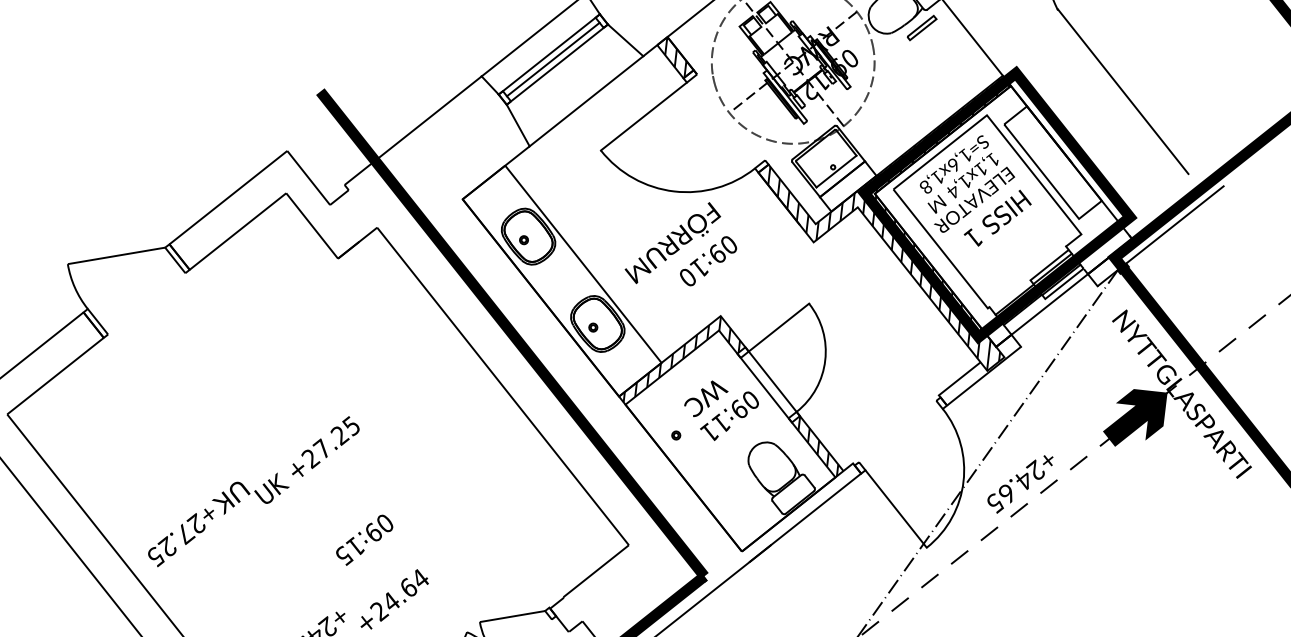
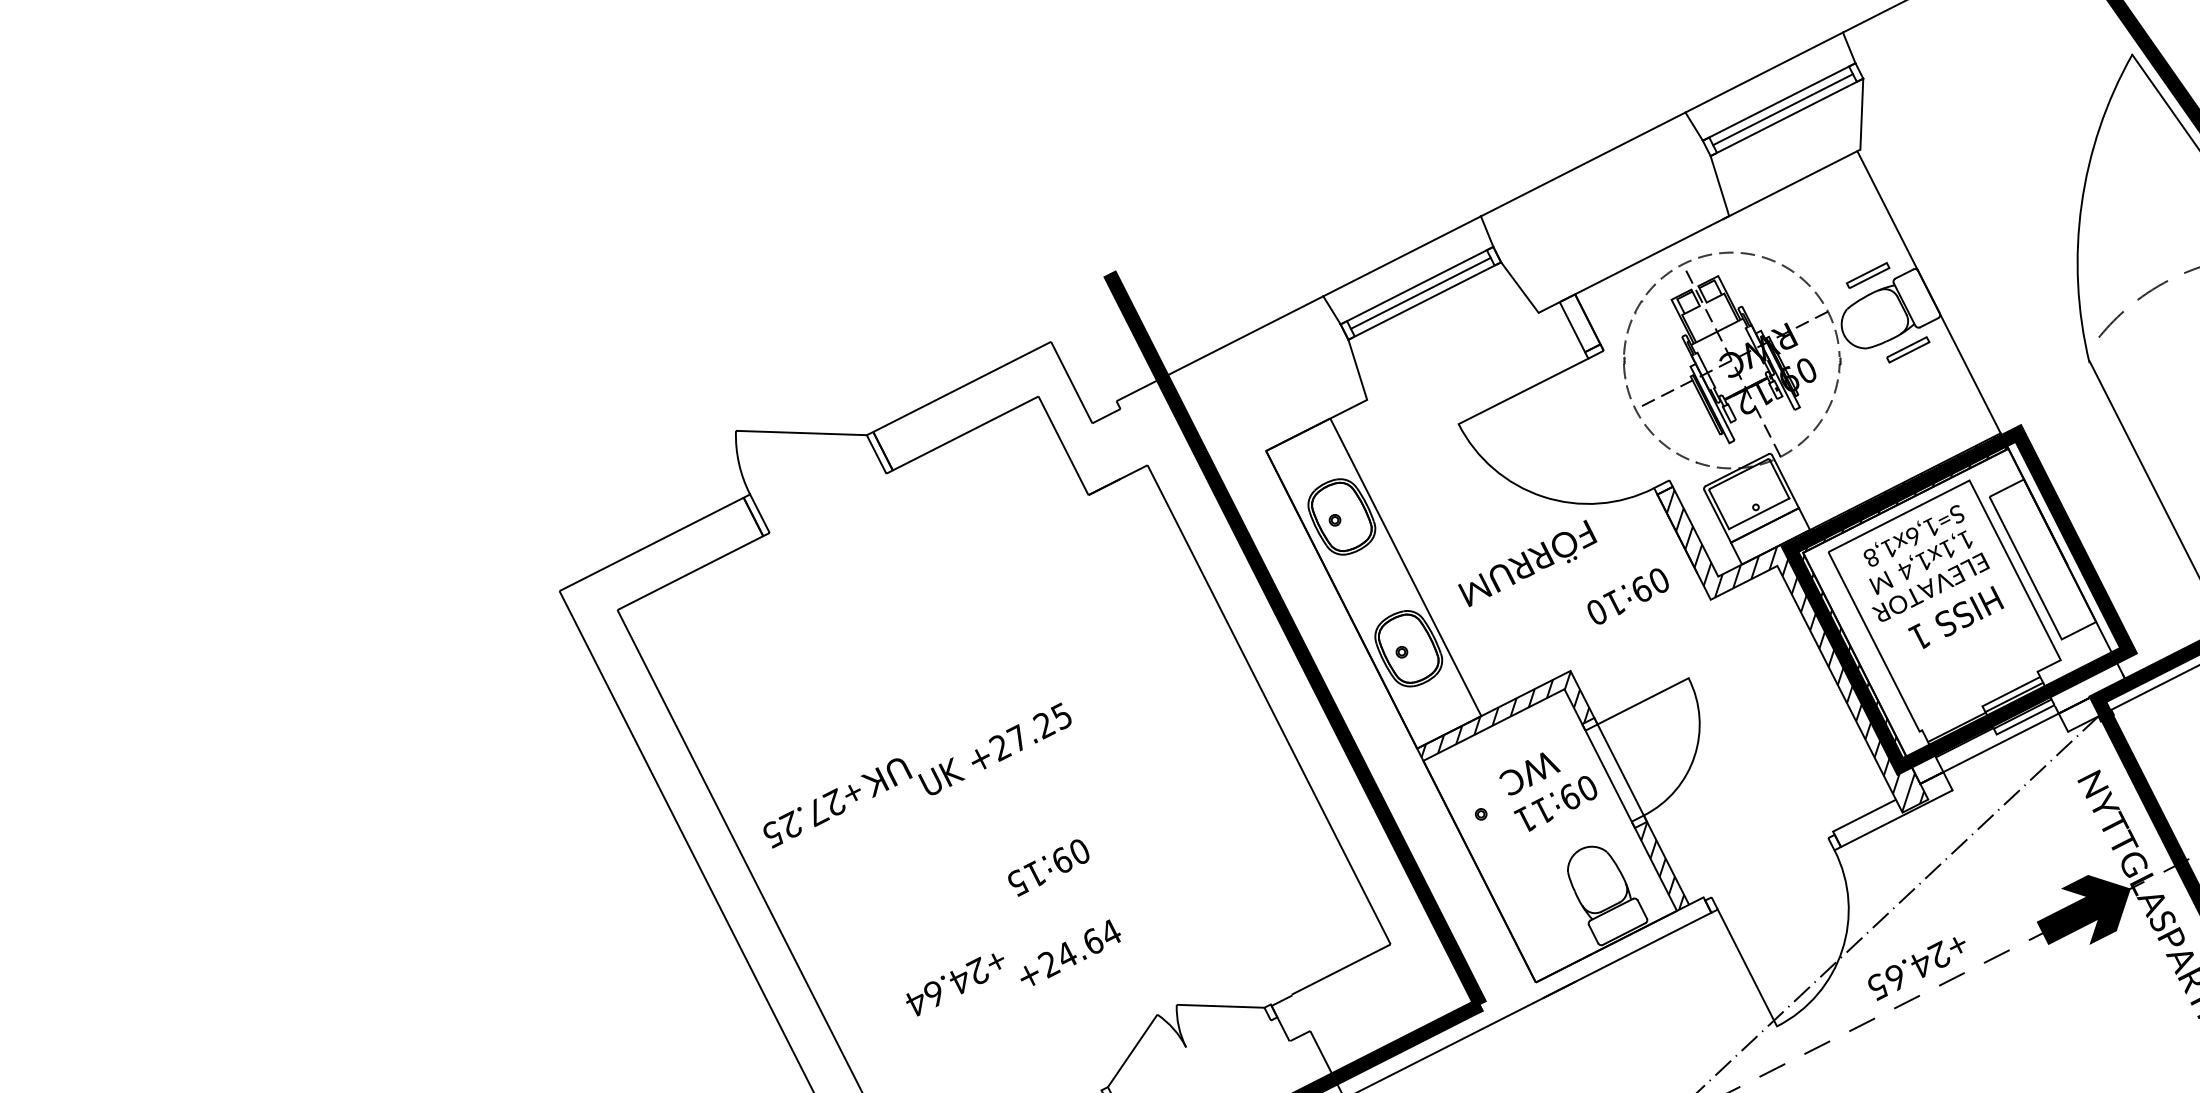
hatch: (675, 57) -> (1580, 322), removed
line: (586, 100) -> (1452, 355), removed
text: (708, 261) -> (1627, 596), moved

